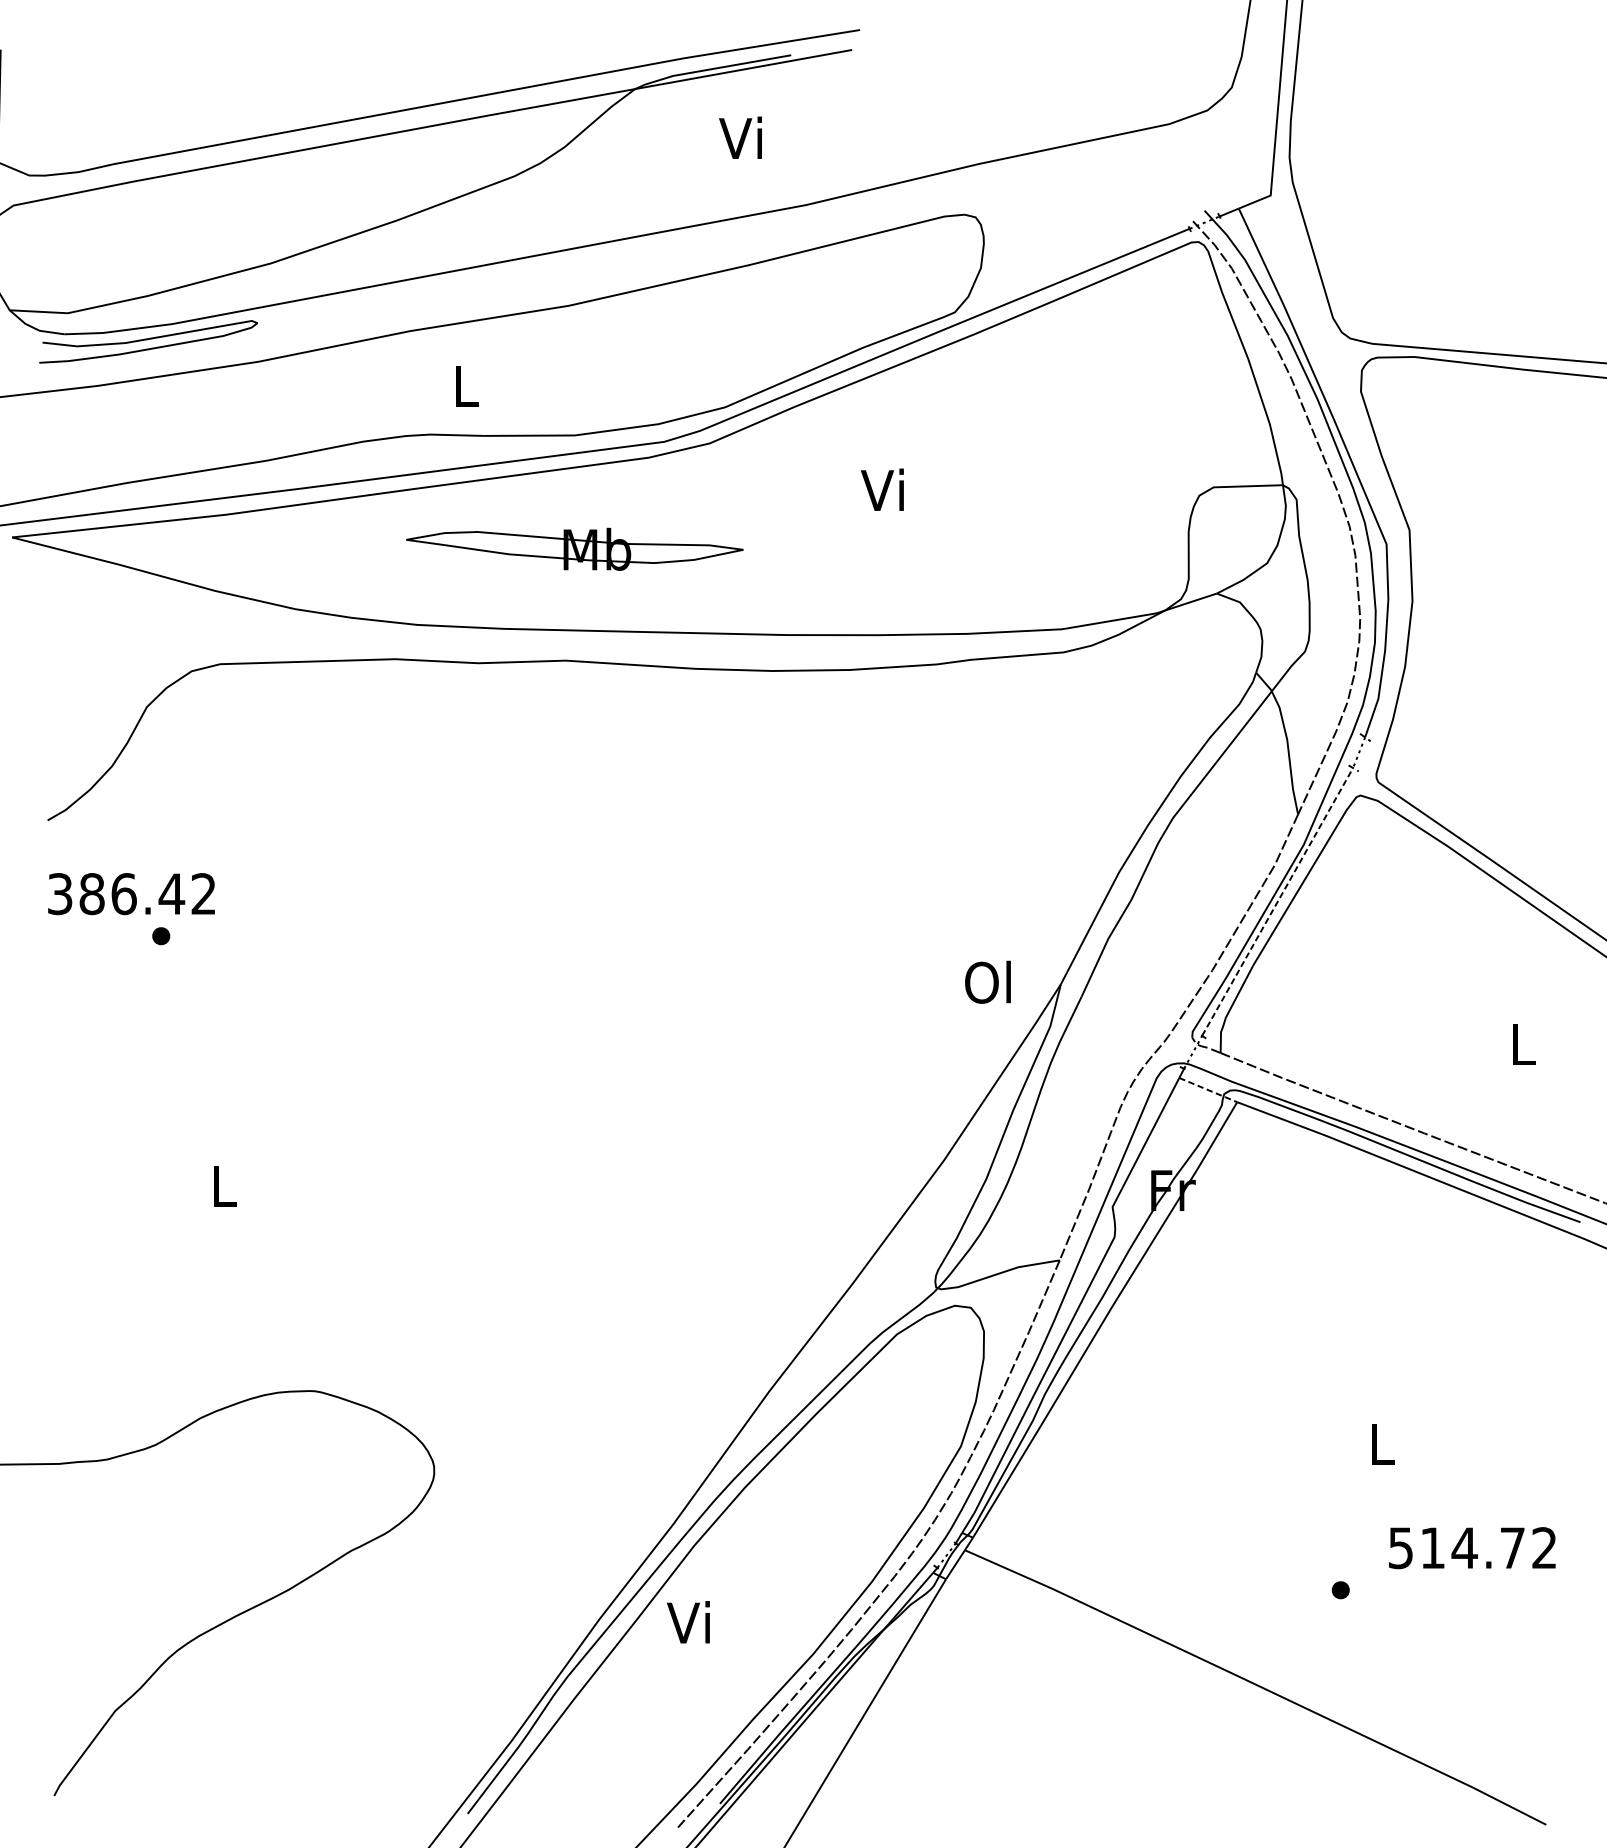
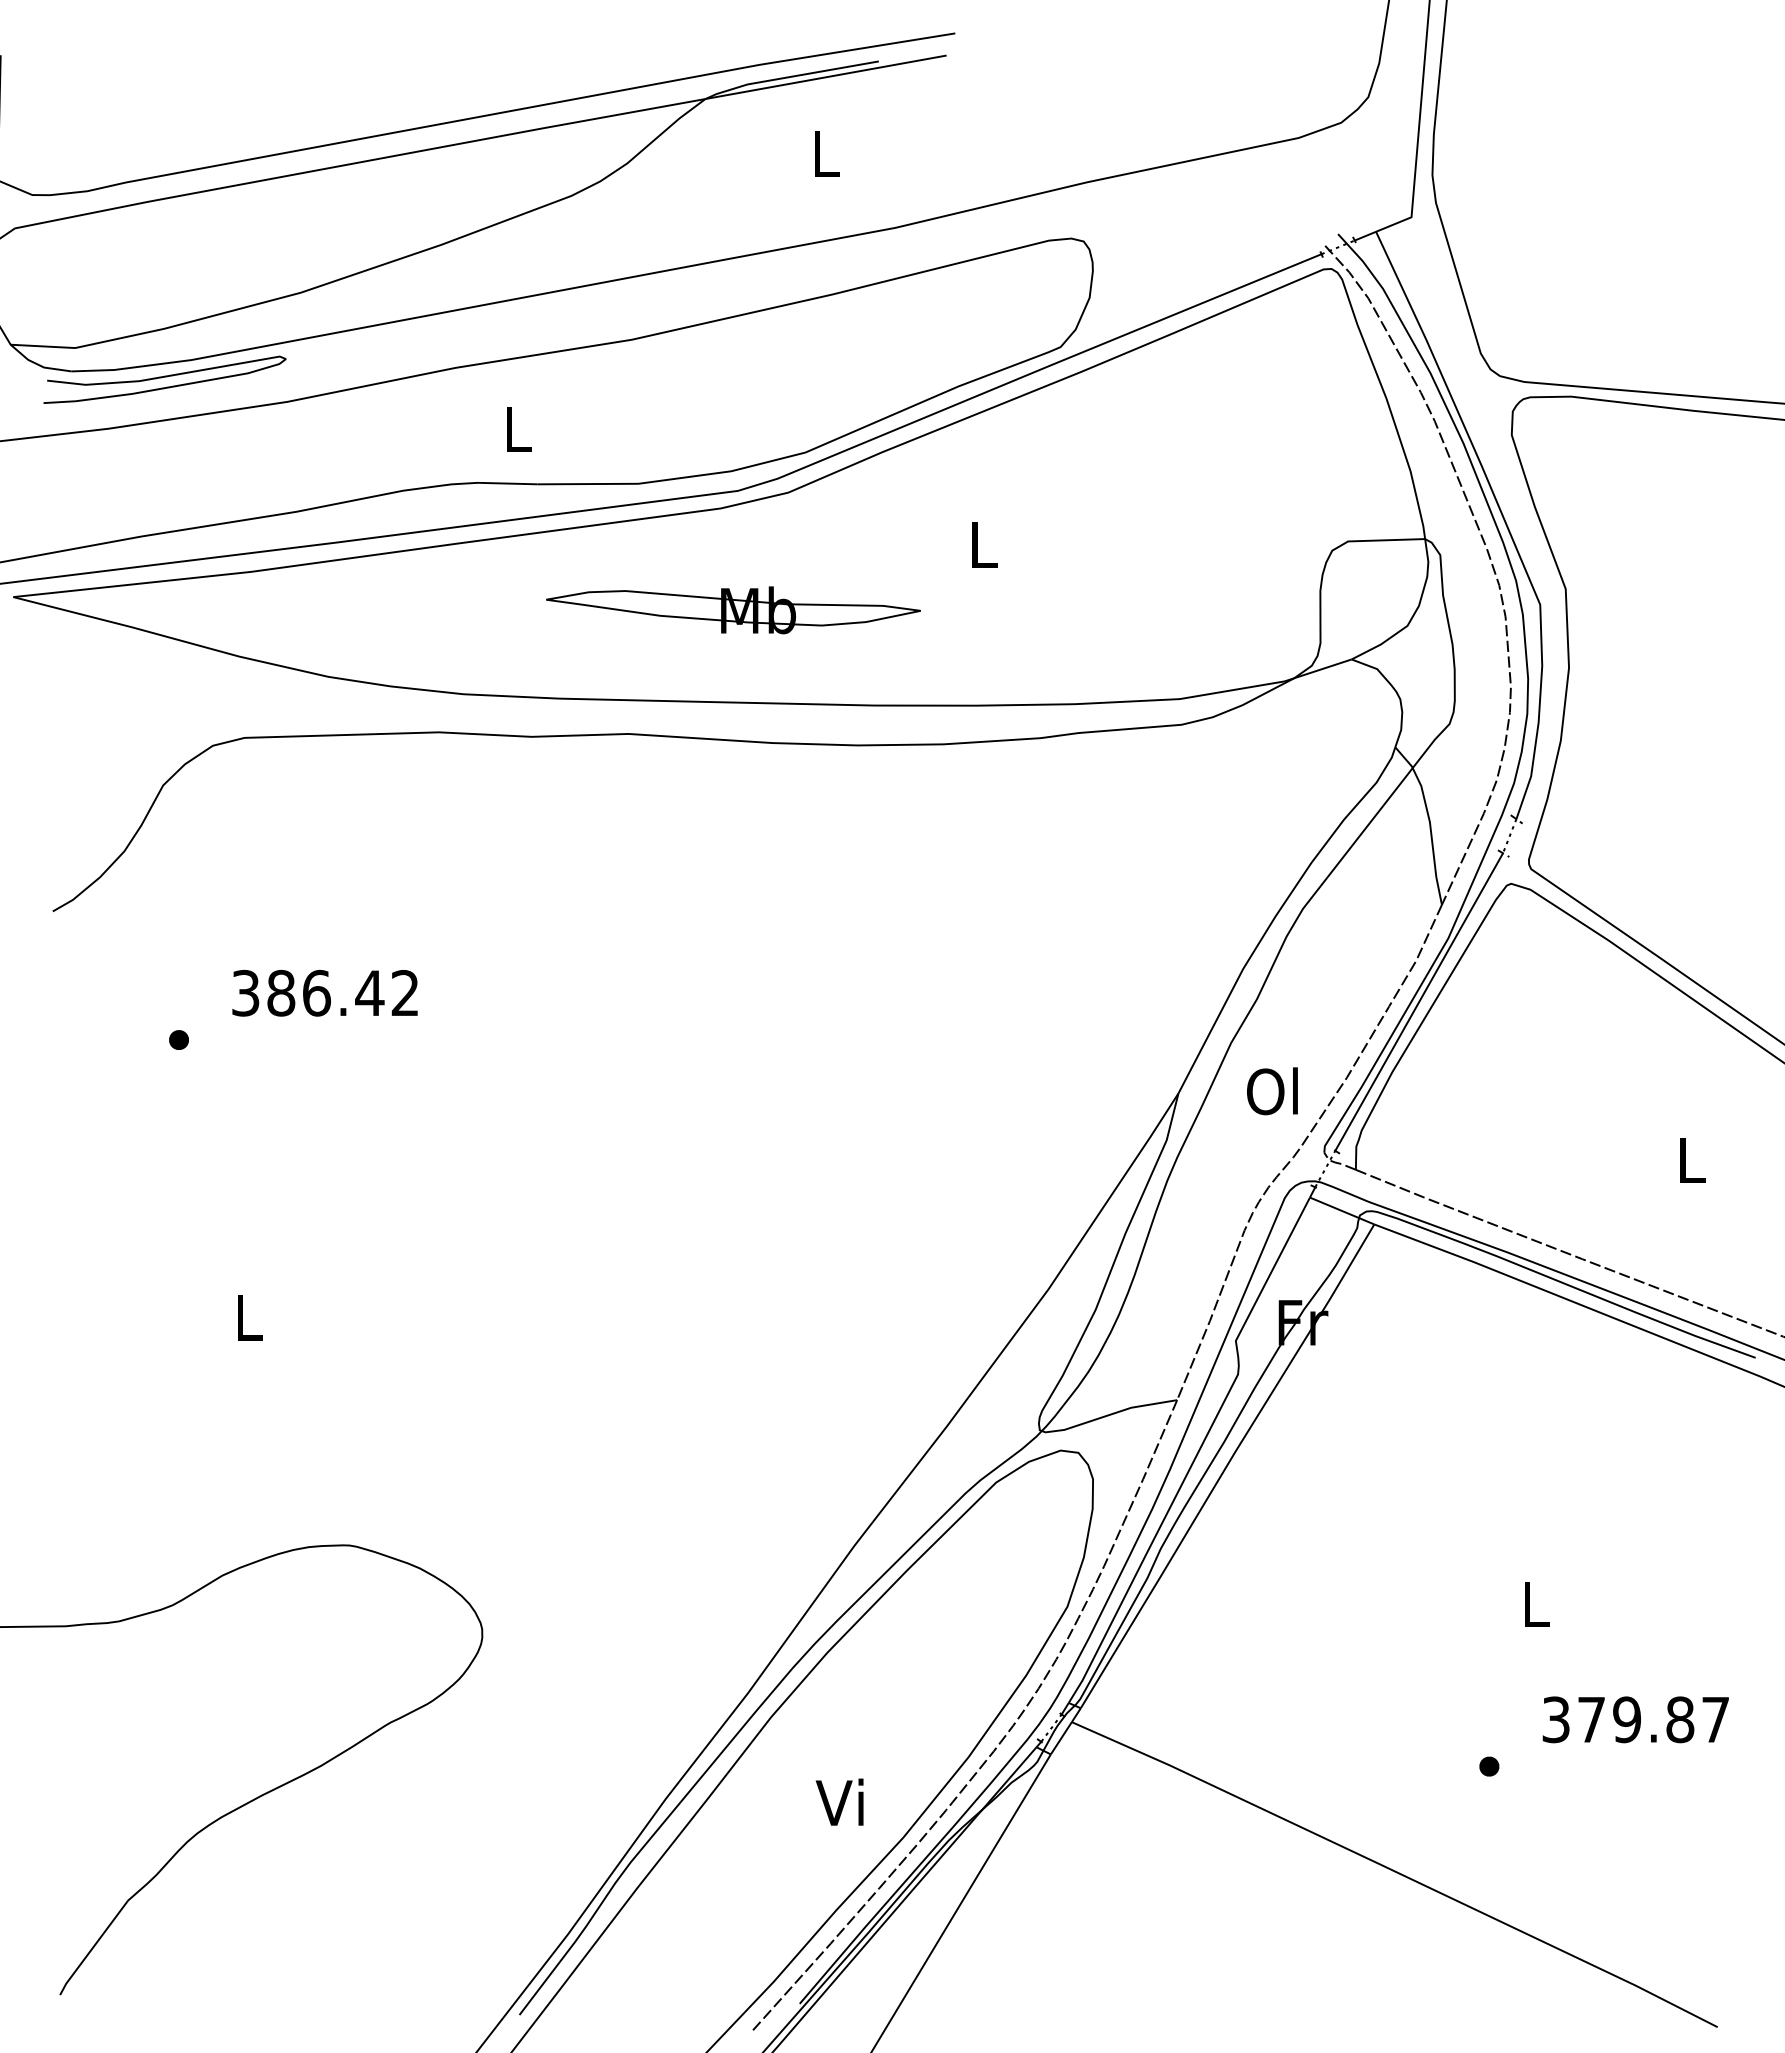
text: (740, 137) -> (822, 152), Vi -> L
text: (881, 489) -> (979, 543), Vi -> L
part: (574, 549) -> (733, 610), moved
text: (131, 893) -> (324, 992), moved
line: (1277, 902) -> (1419, 1002), dashed -> solid
text: (988, 982) -> (1272, 1091), moved
line: (1208, 1090) -> (1342, 1211), dashed -> solid
text: (1472, 1547) -> (1635, 1719), 514.72 -> 379.87
text: (688, 1621) -> (839, 1801), moved

